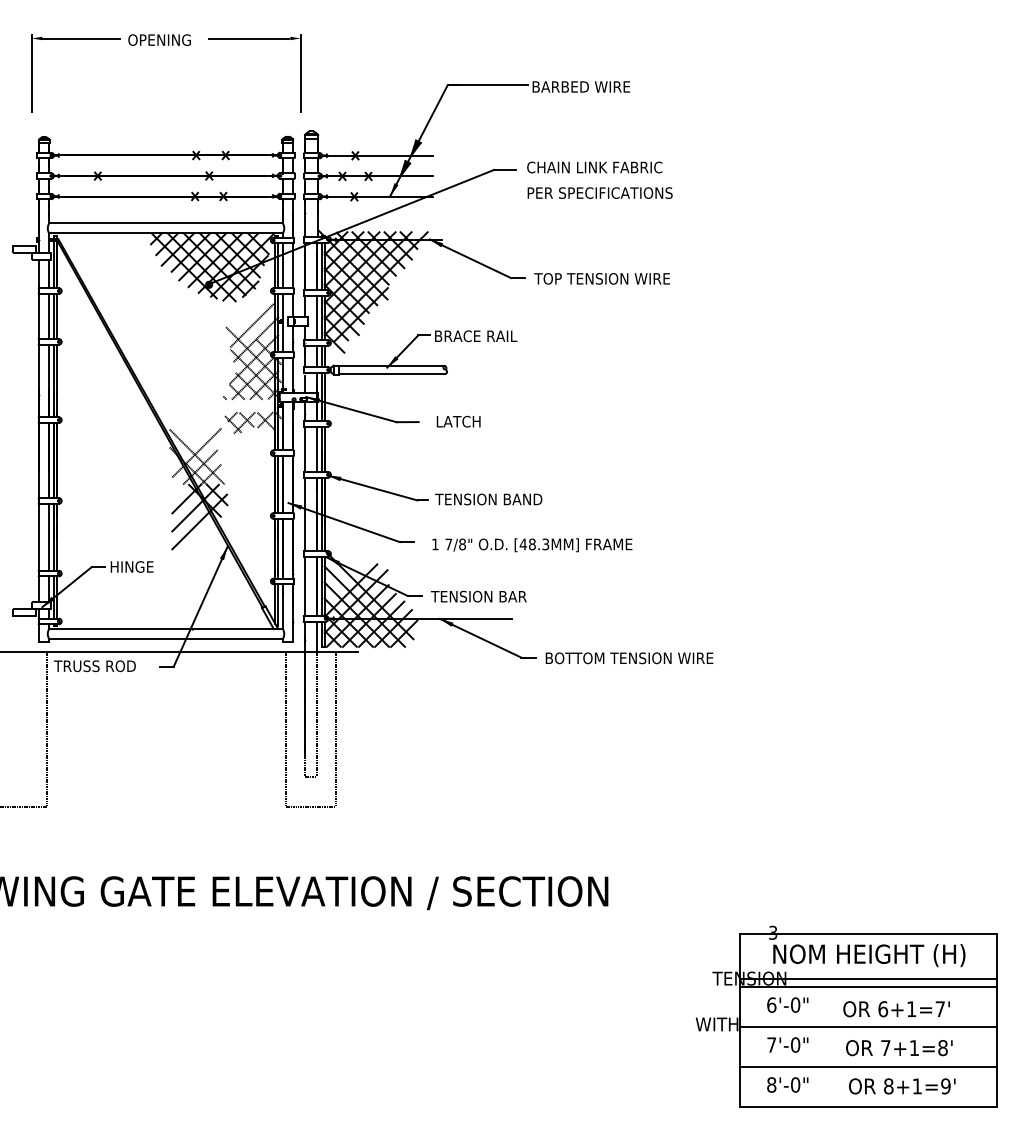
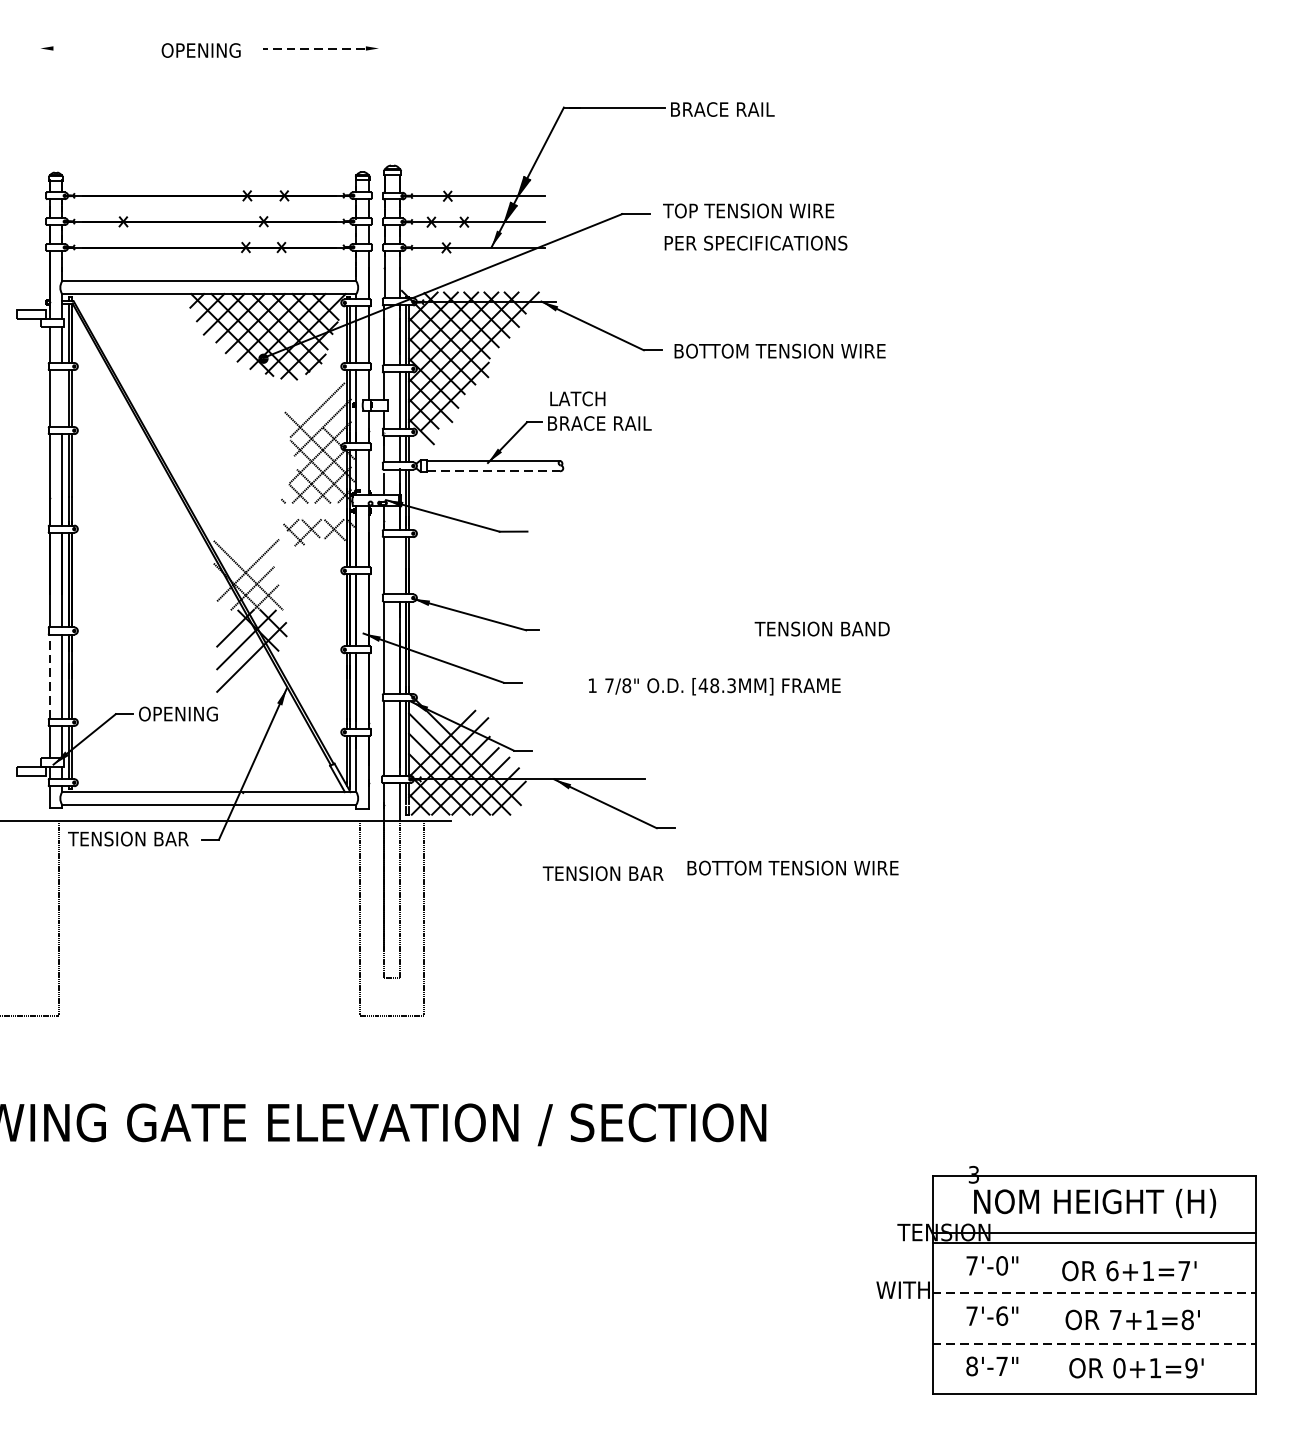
line: (81, 38) -> (102, 48), removed
line: (248, 38) -> (313, 48), solid -> dashed
line: (31, 73) -> (39, 92), removed
line: (300, 73) -> (378, 92), removed
text: (585, 86) -> (737, 108), BARBED WIRE -> BRACE RAIL
text: (594, 167) -> (748, 210), CHAIN LINK FABRIC -> TOP TENSION WIRE
text: (618, 278) -> (779, 350), TOP TENSION WIRE -> BOTTOM TENSION WIRE
line: (49, 316) -> (62, 398), removed
line: (391, 374) -> (493, 471), solid -> dashed
text: (458, 421) -> (577, 398), moved
line: (317, 448) -> (400, 564), removed
text: (488, 499) -> (821, 629), moved
line: (39, 536) -> (49, 675), solid -> dashed
text: (532, 545) -> (714, 687), moved
text: (141, 566) -> (178, 713), HINGE -> OPENING
text: (478, 596) -> (602, 873), moved
text: (629, 658) -> (792, 868), moved
text: (107, 666) -> (135, 839), TRUSS ROD -> TENSION BAR
text: (771, 1004) -> (971, 1265), 6'-0" -> 7'-0"
line: (869, 1026) -> (1095, 1292), solid -> dashed
text: (795, 1044) -> (1002, 1315), 7'-0" -> 7'-6"
line: (869, 1066) -> (1095, 1343), solid -> dashed
text: (795, 1084) -> (1002, 1365), 8'-0" -> 8'-7"
text: (888, 1086) -> (1119, 1368), 8+1=9' -> 0+1=9'

